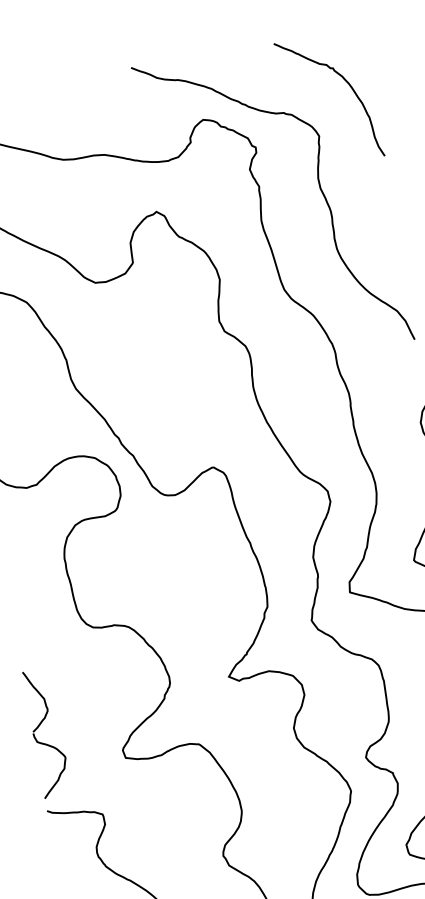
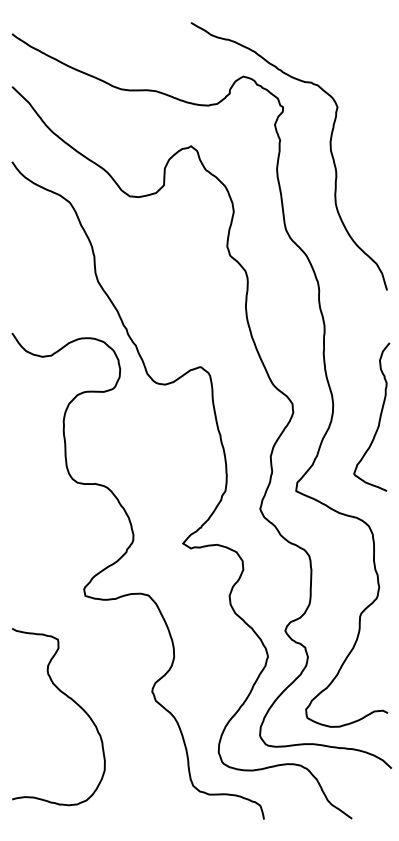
curve: (345, 82) -> (367, 66), removed
part: (39, 726) -> (18, 557), removed

